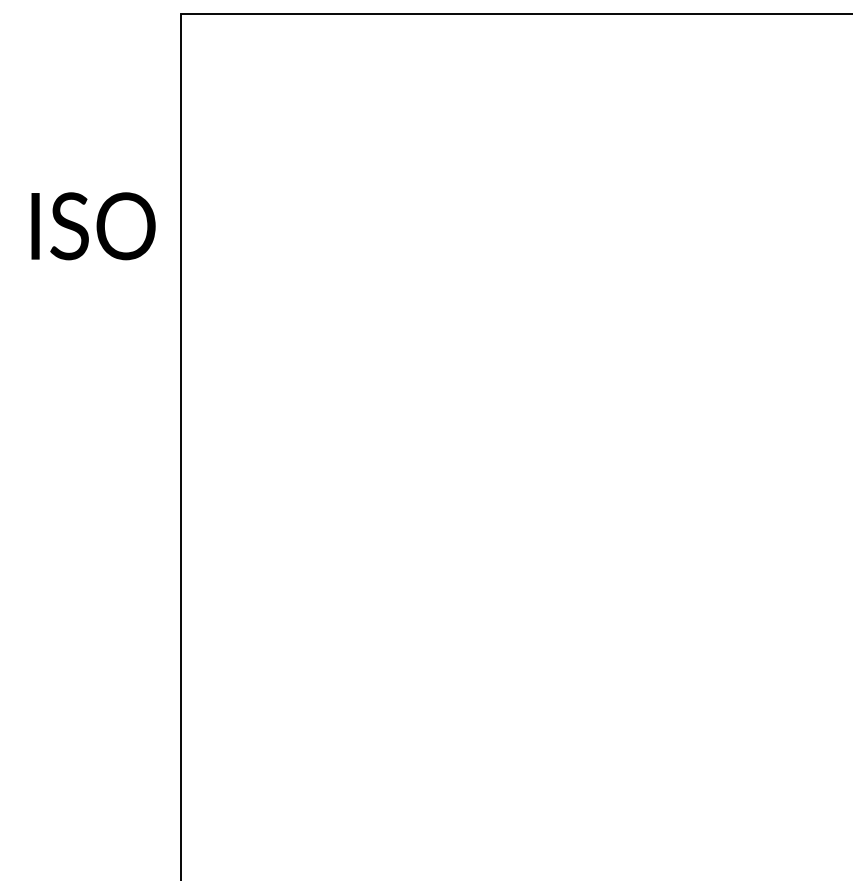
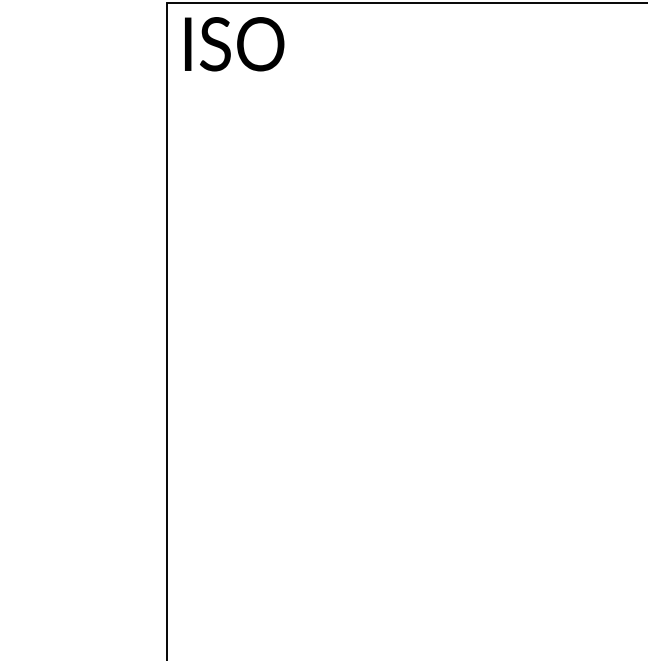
text: (93, 226) -> (234, 44), moved

